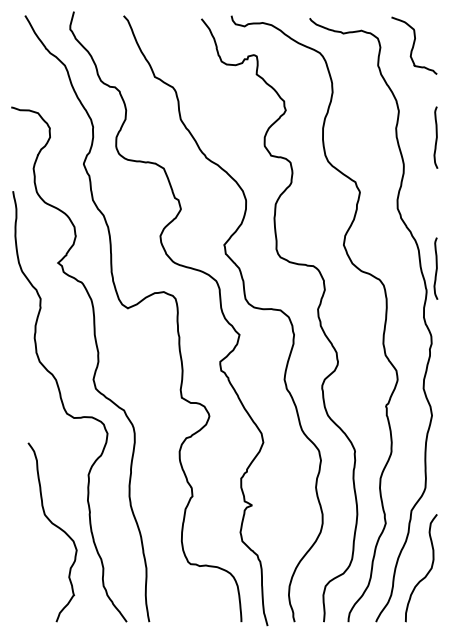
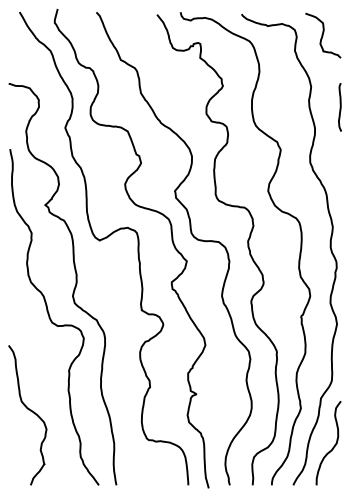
curve: (436, 268) -> (340, 209), removed
curve: (56, 527) -> (30, 411), moved

